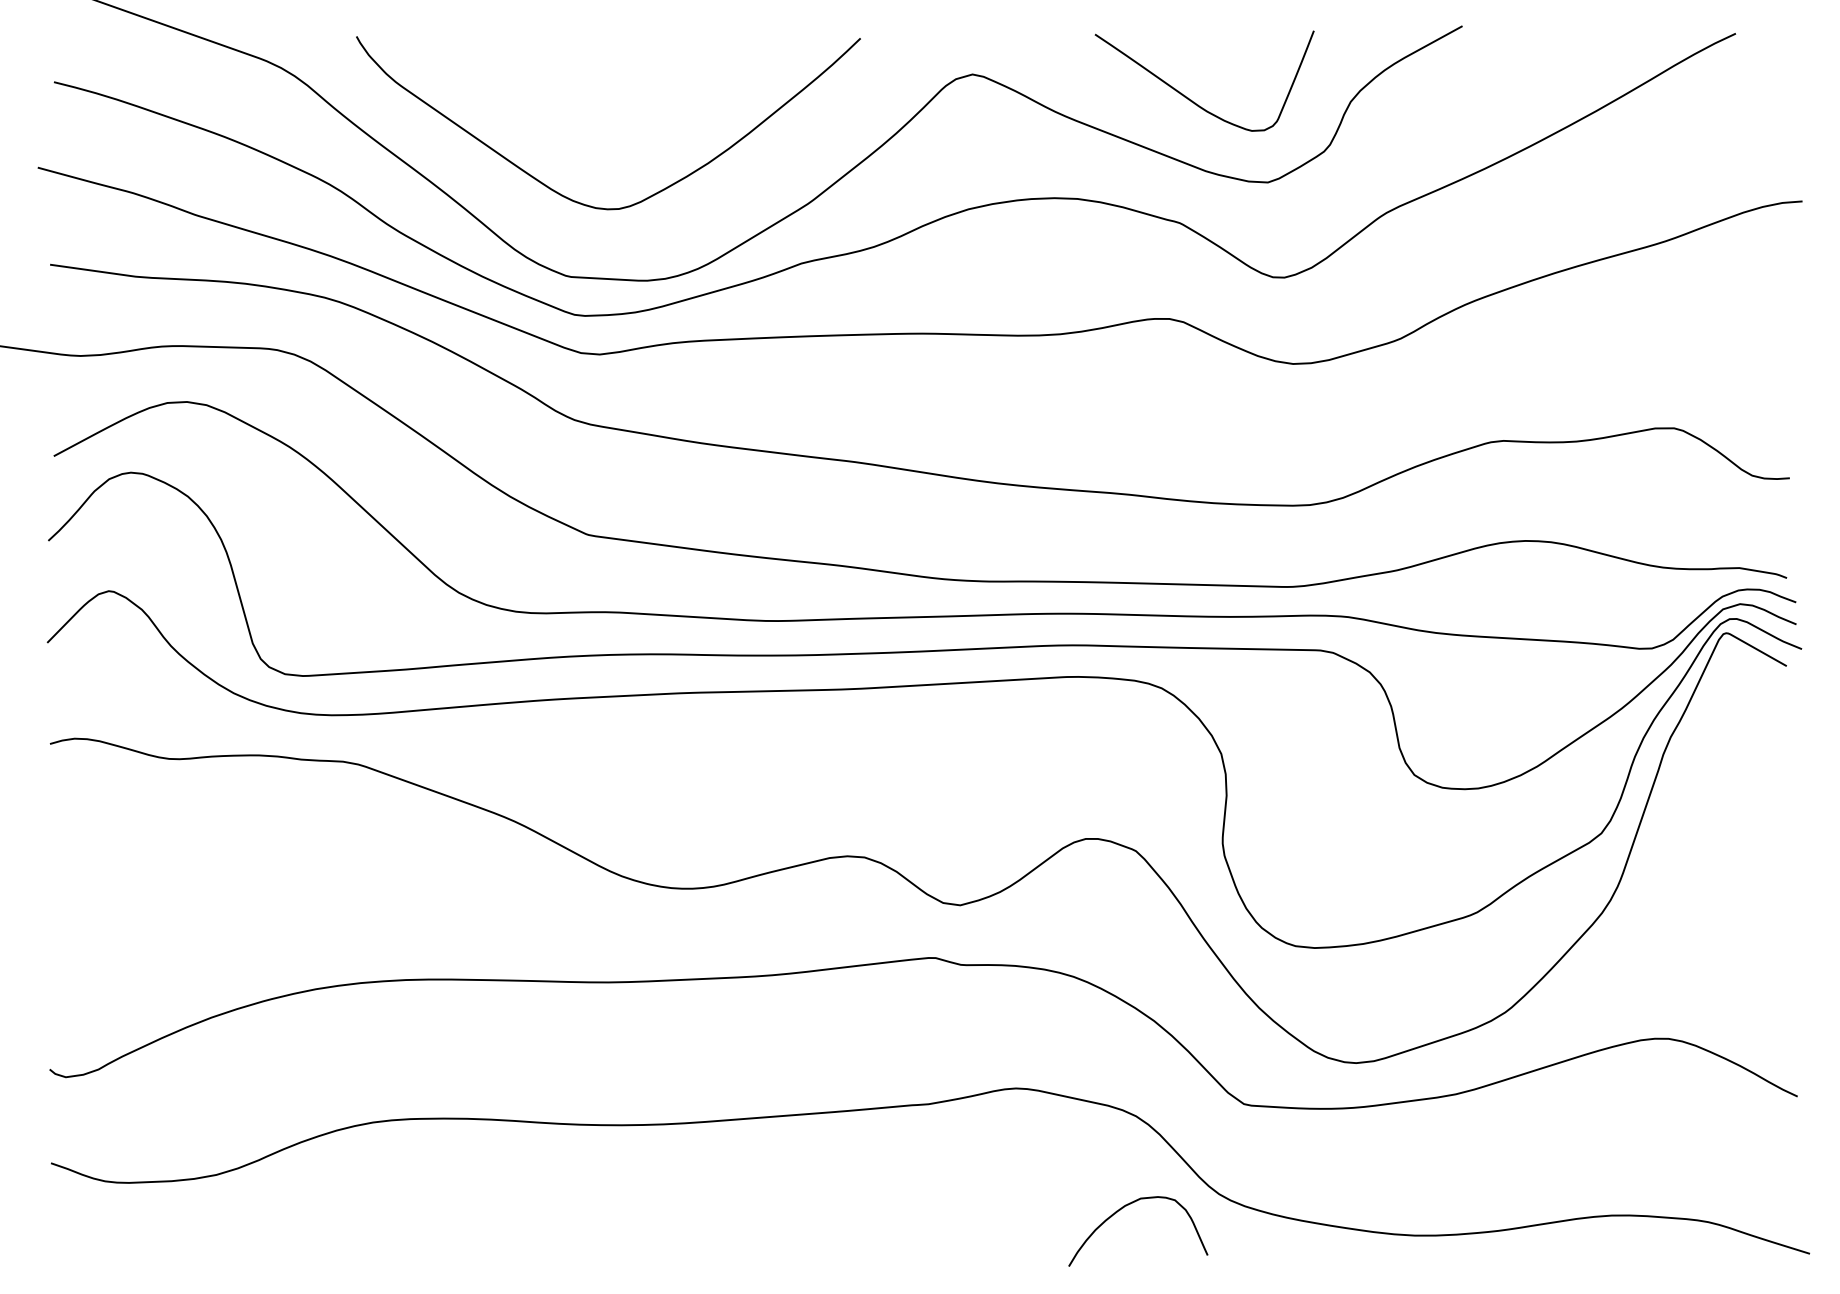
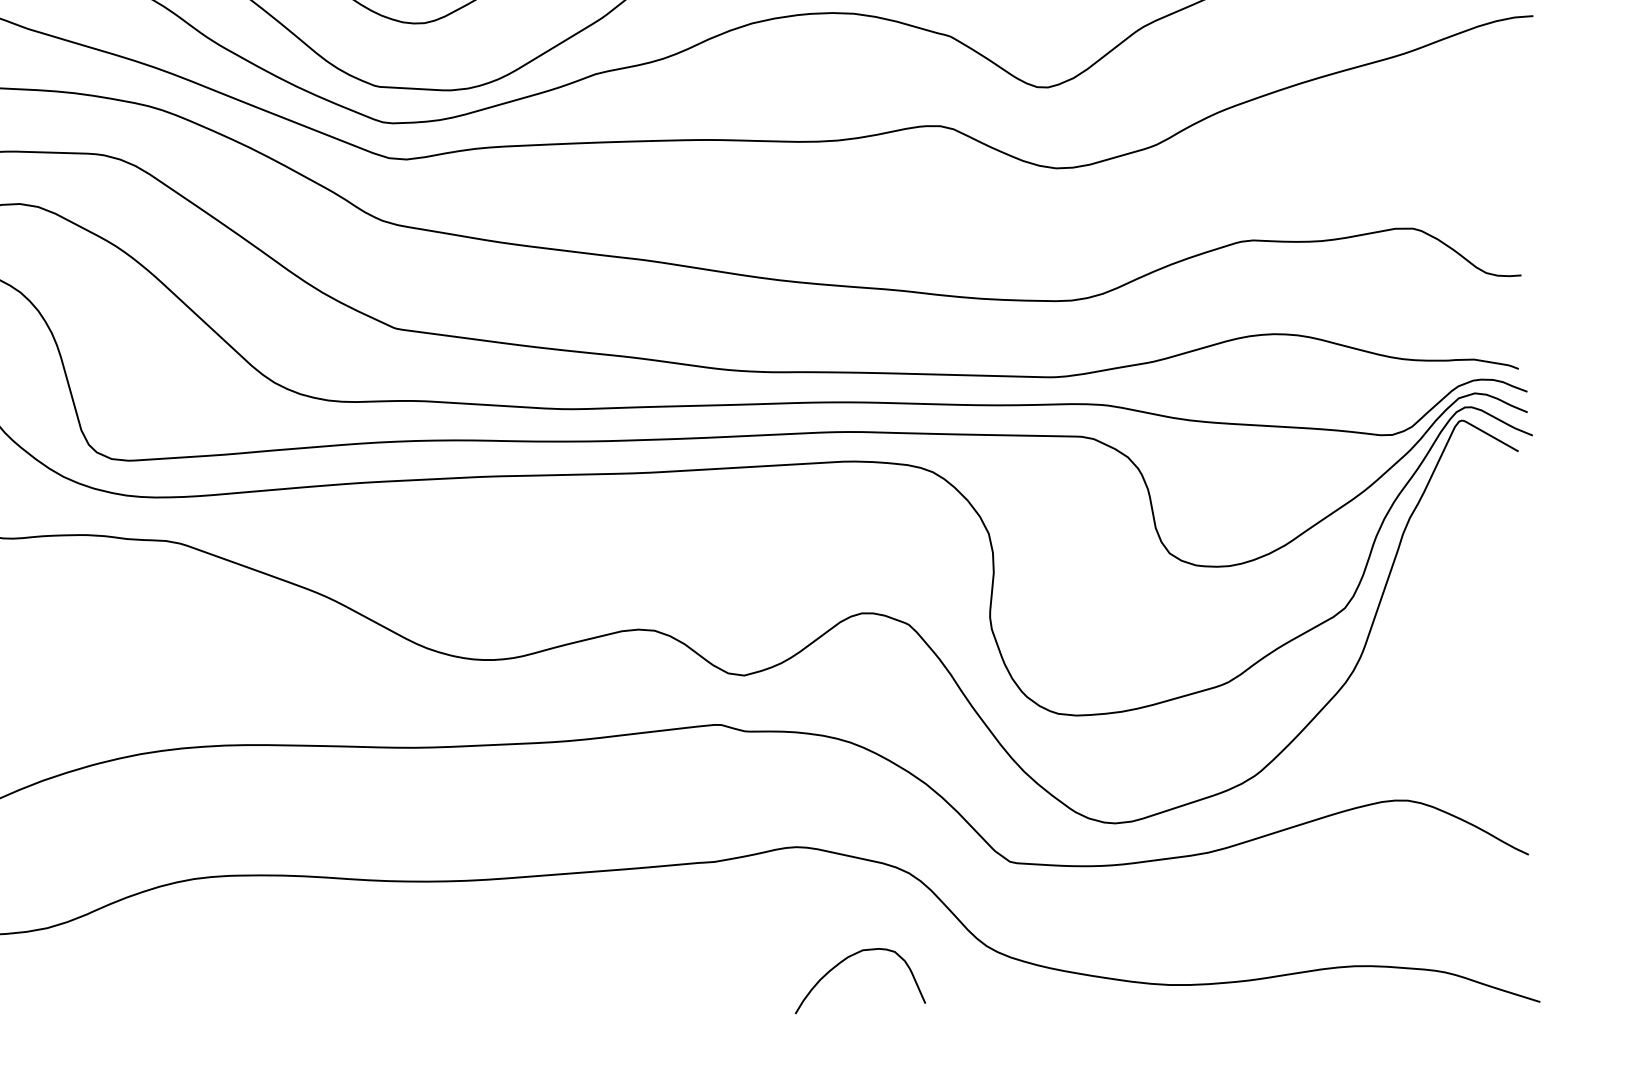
curve: (1123, 1208) -> (846, 959), moved

